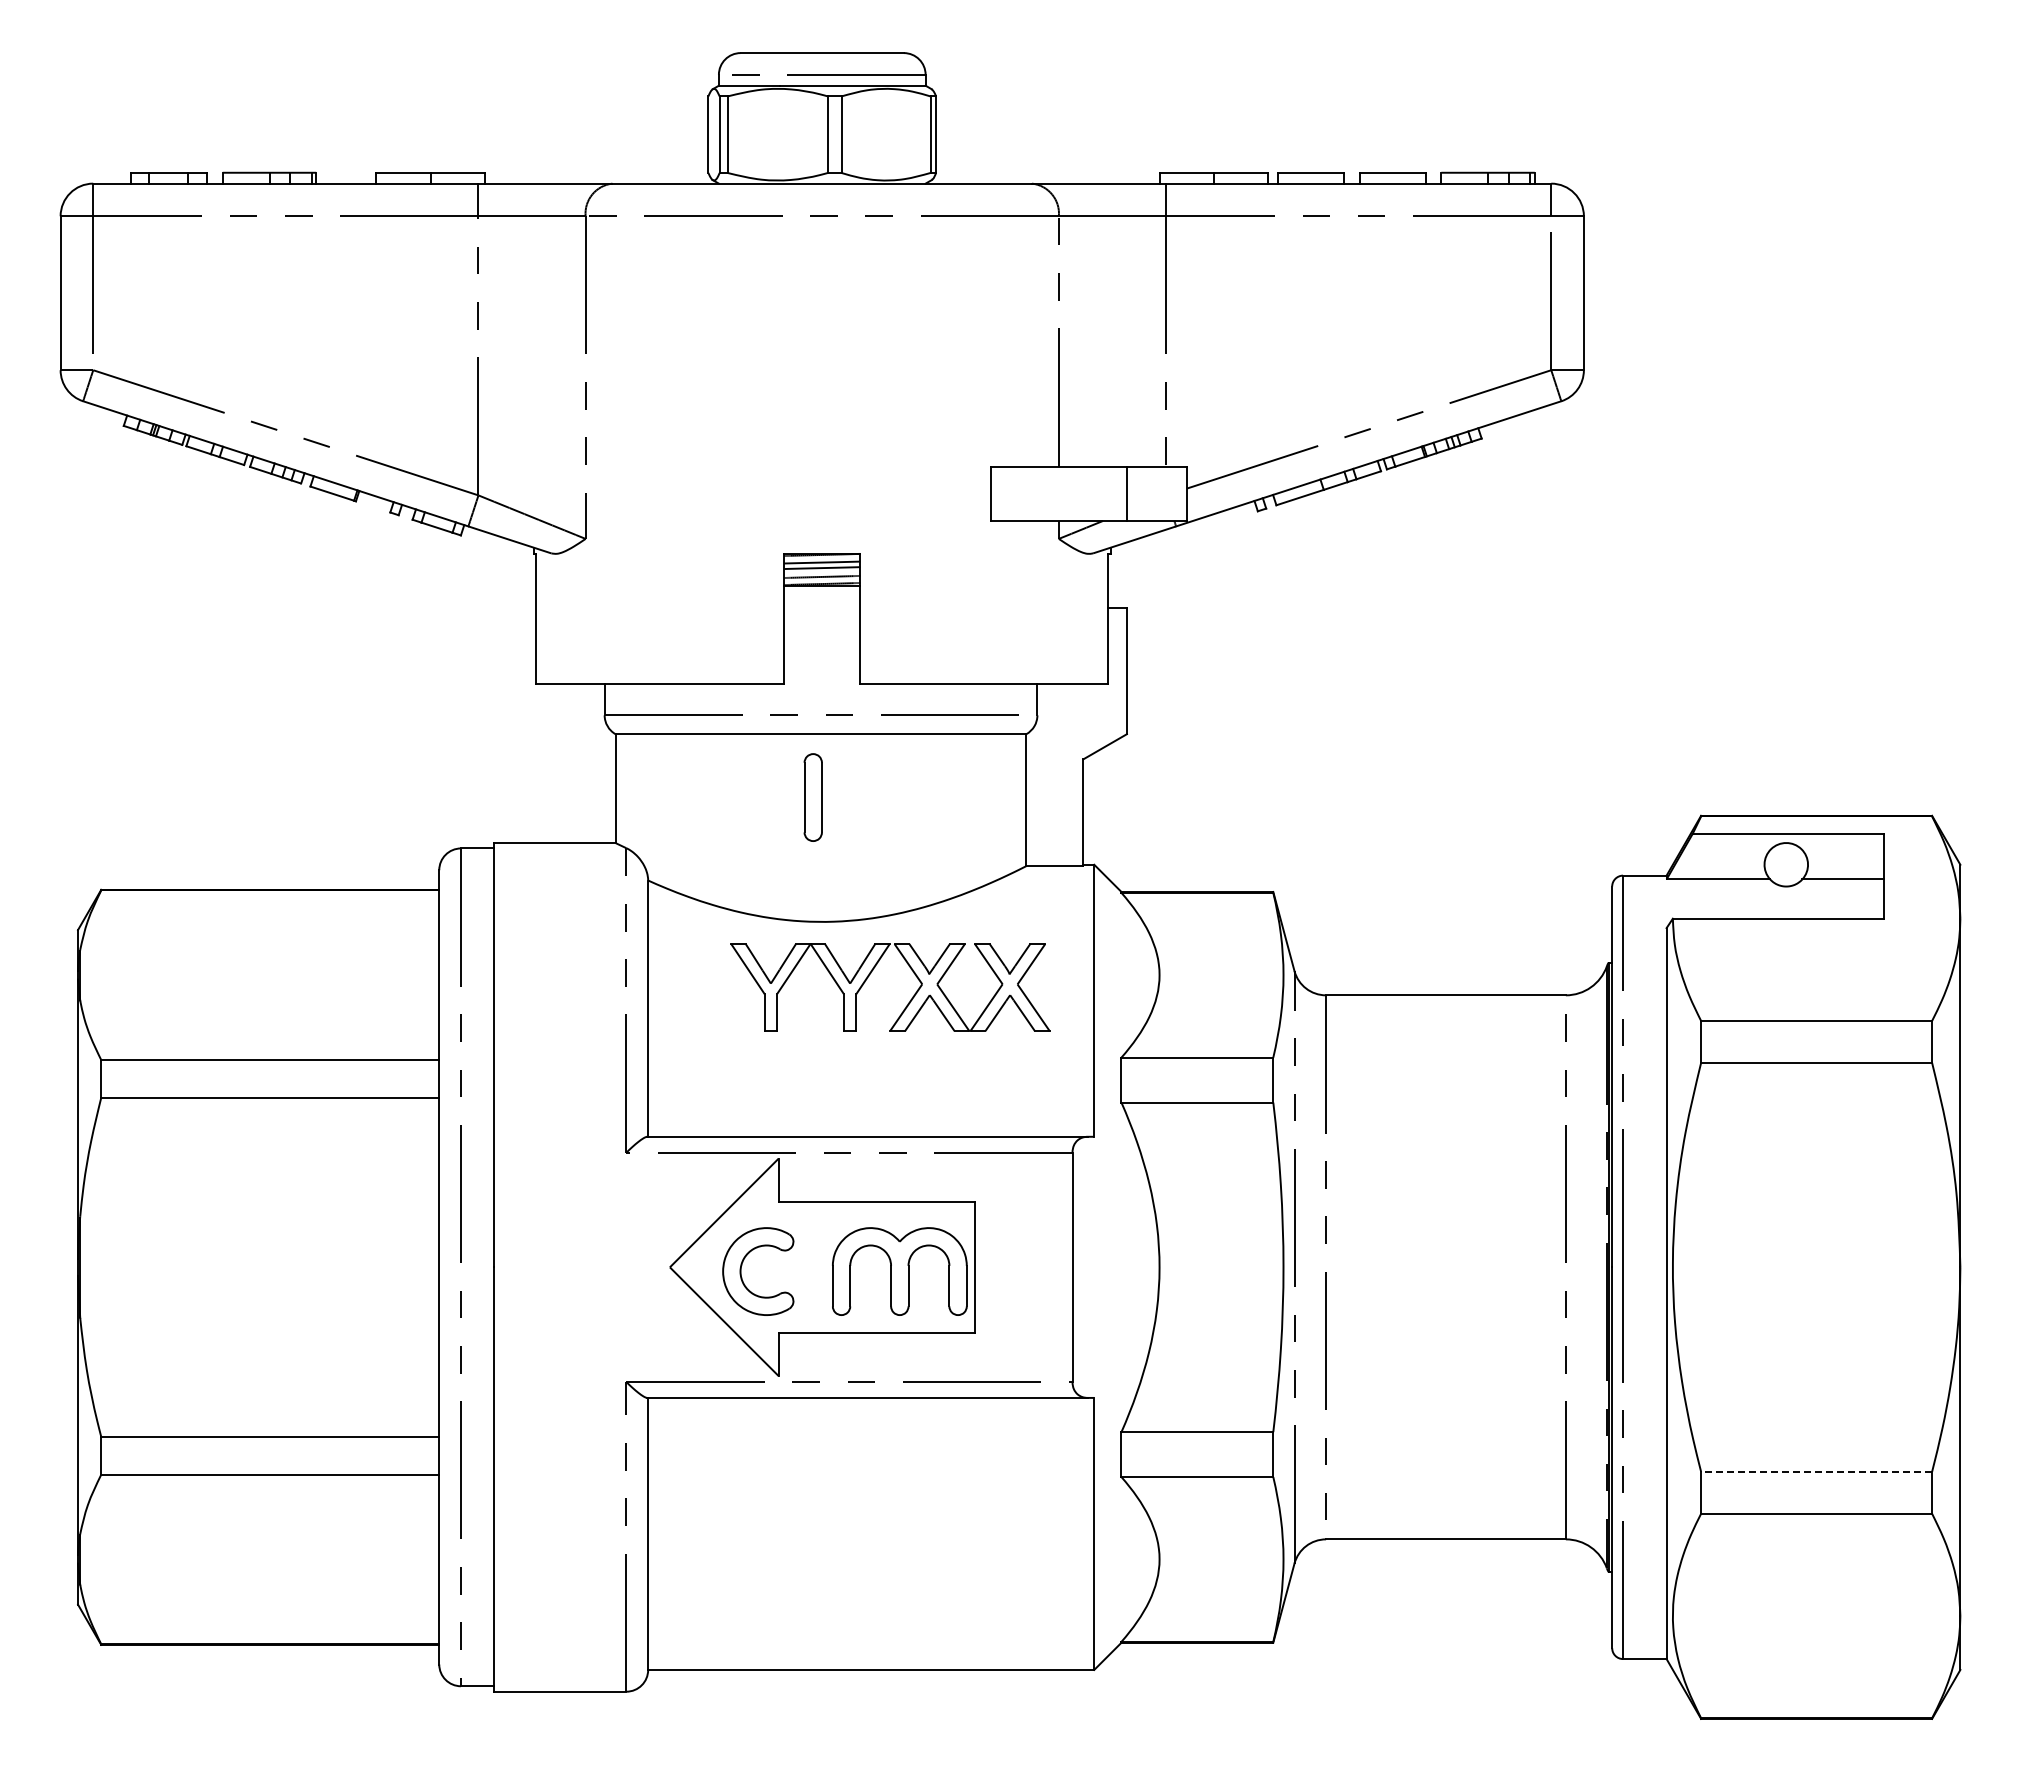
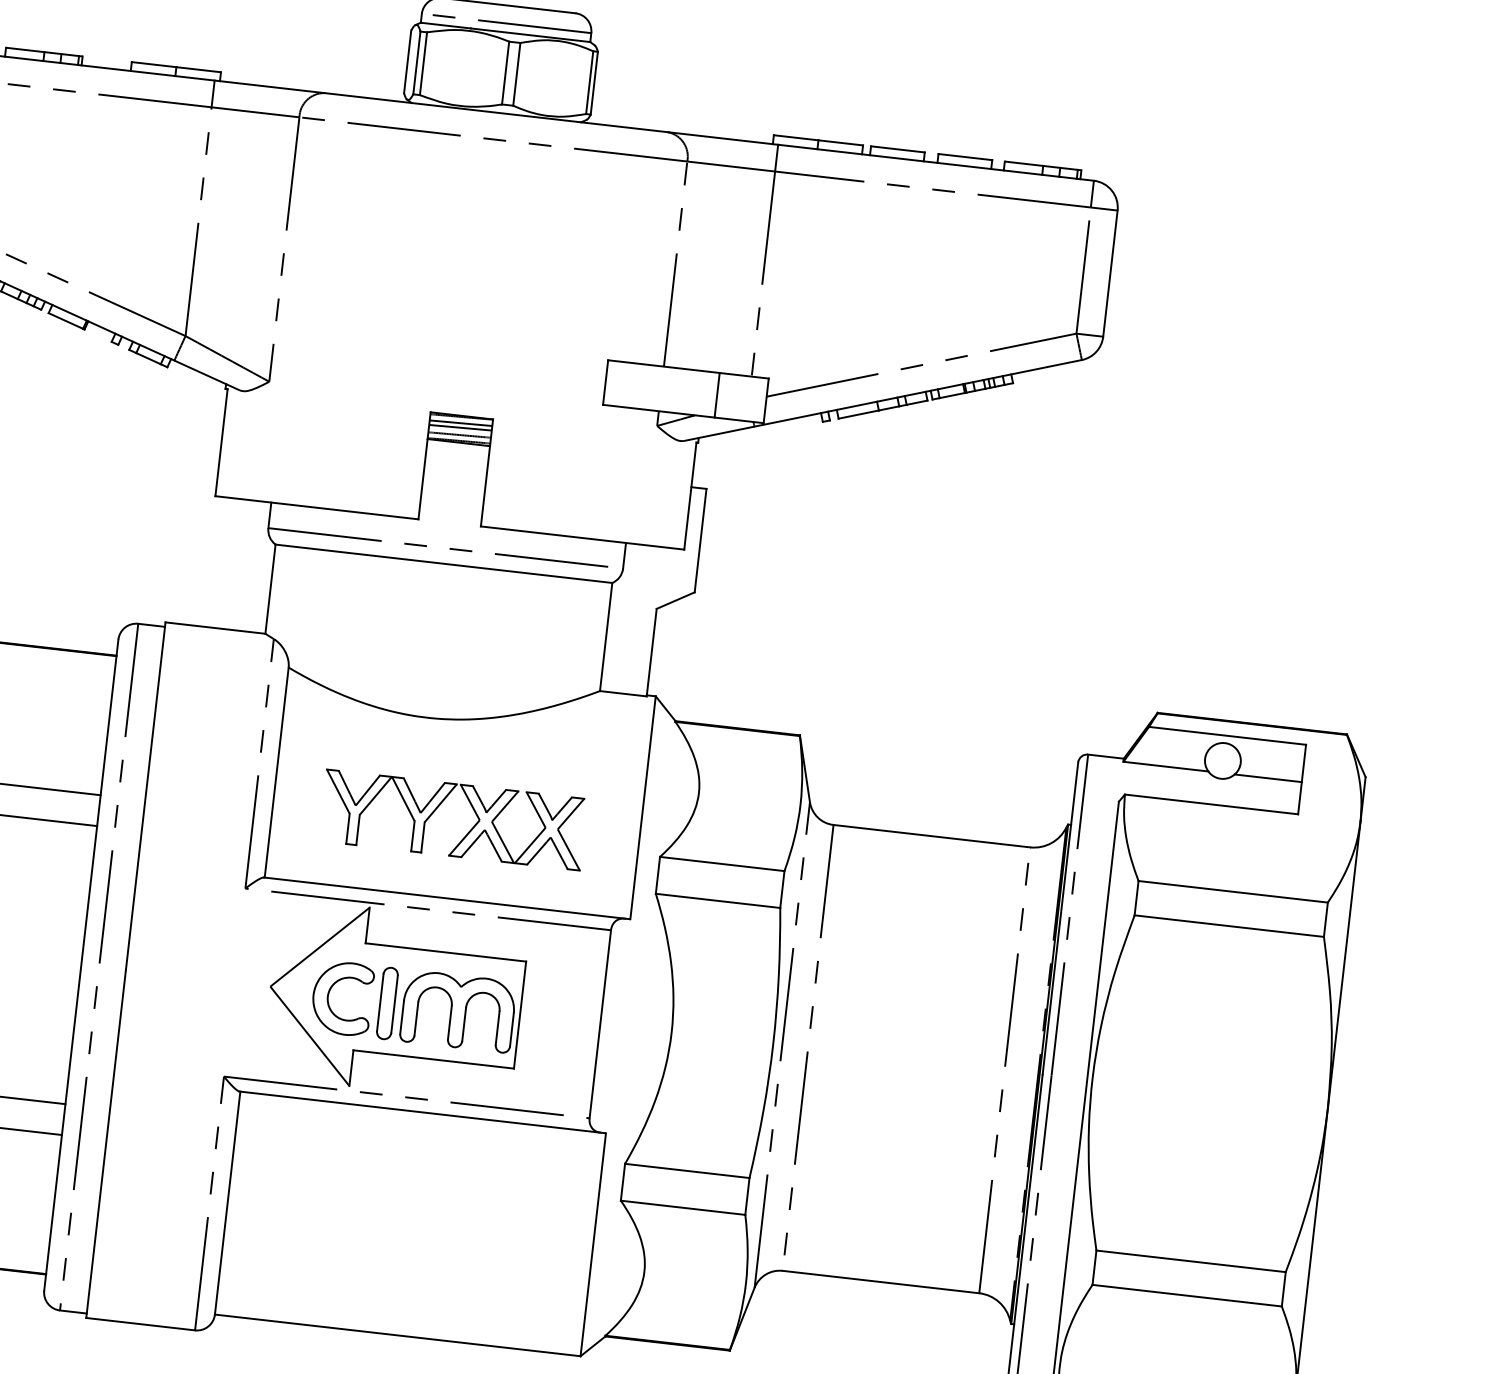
part: (812, 797) -> (386, 1003), moved
part: (910, 999) -> (468, 831), moved
line: (1816, 1471) -> (1191, 1261), dashed -> solid

